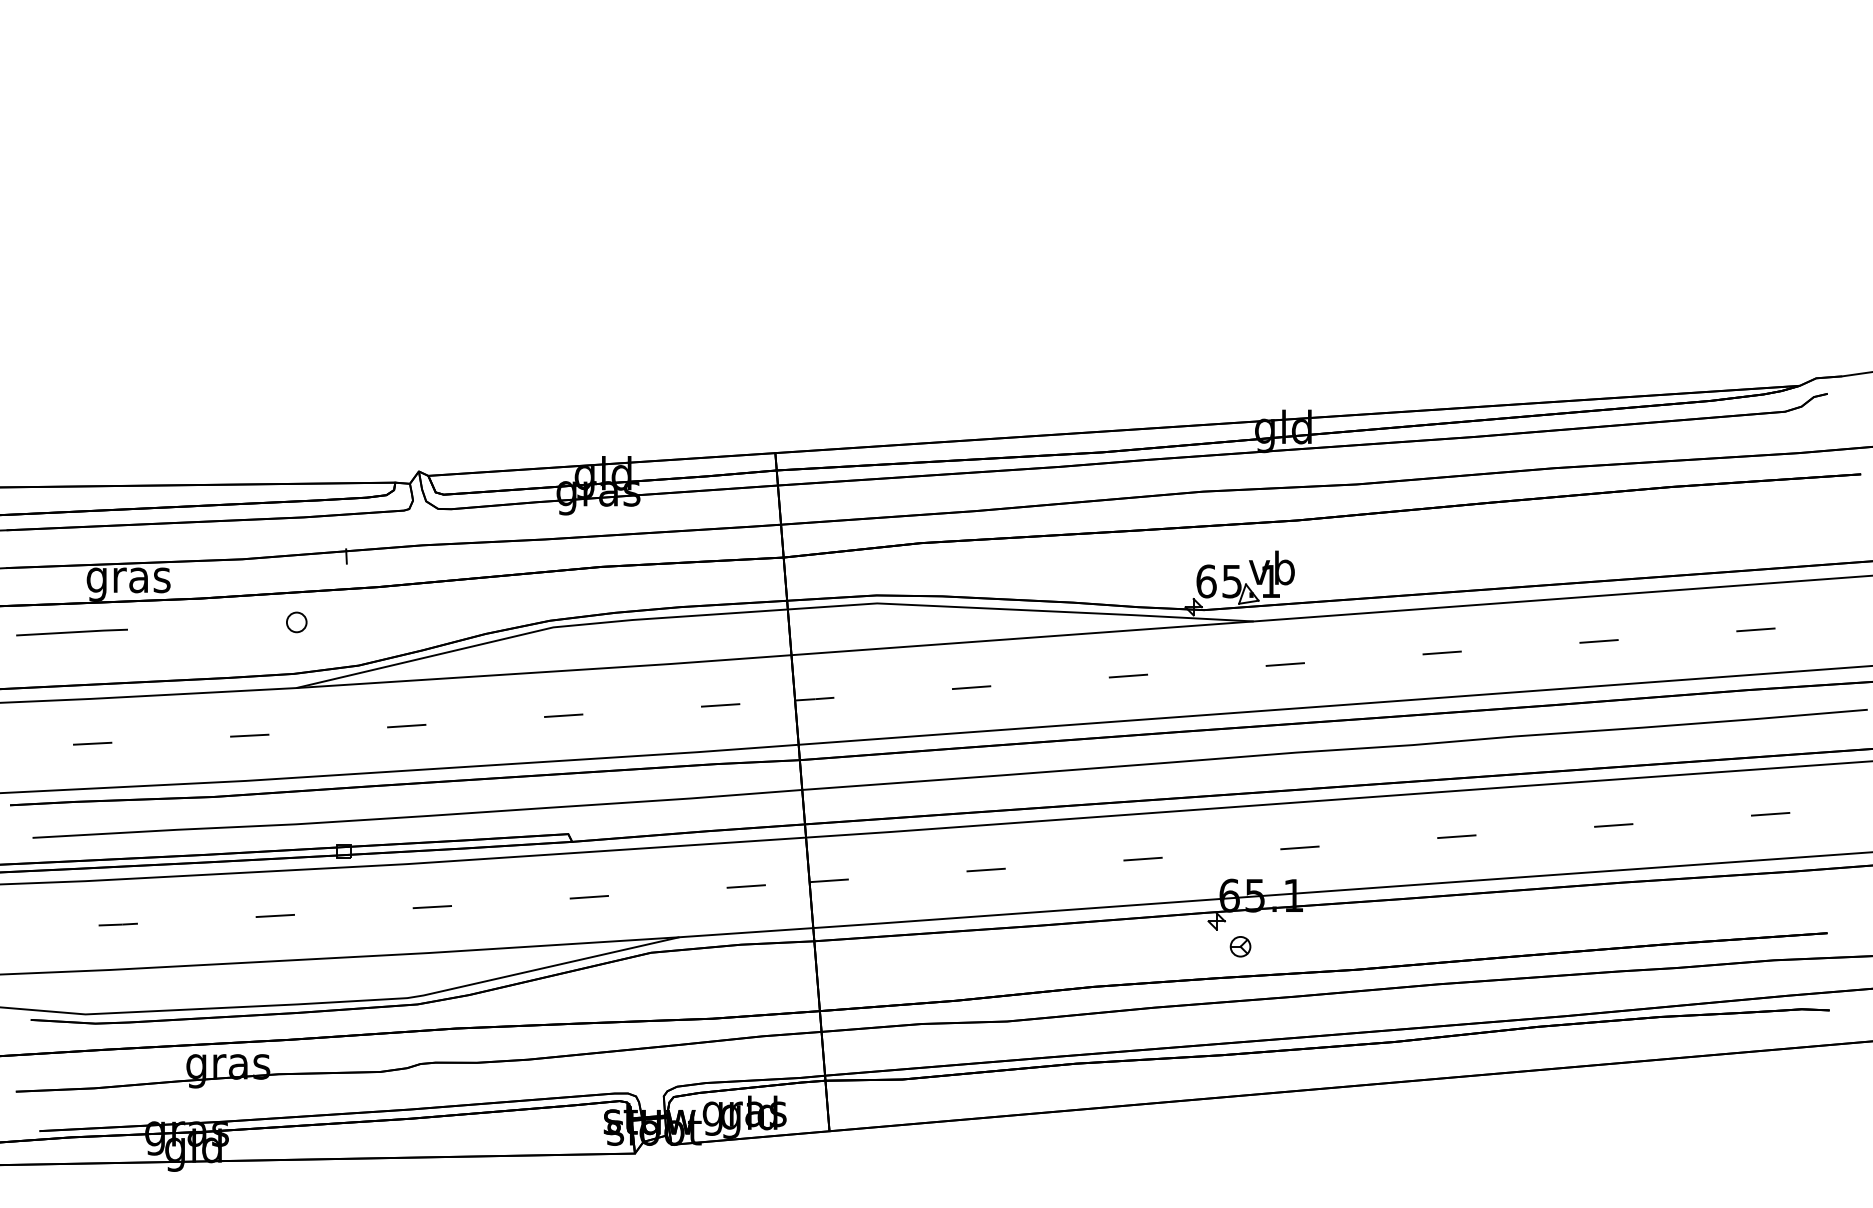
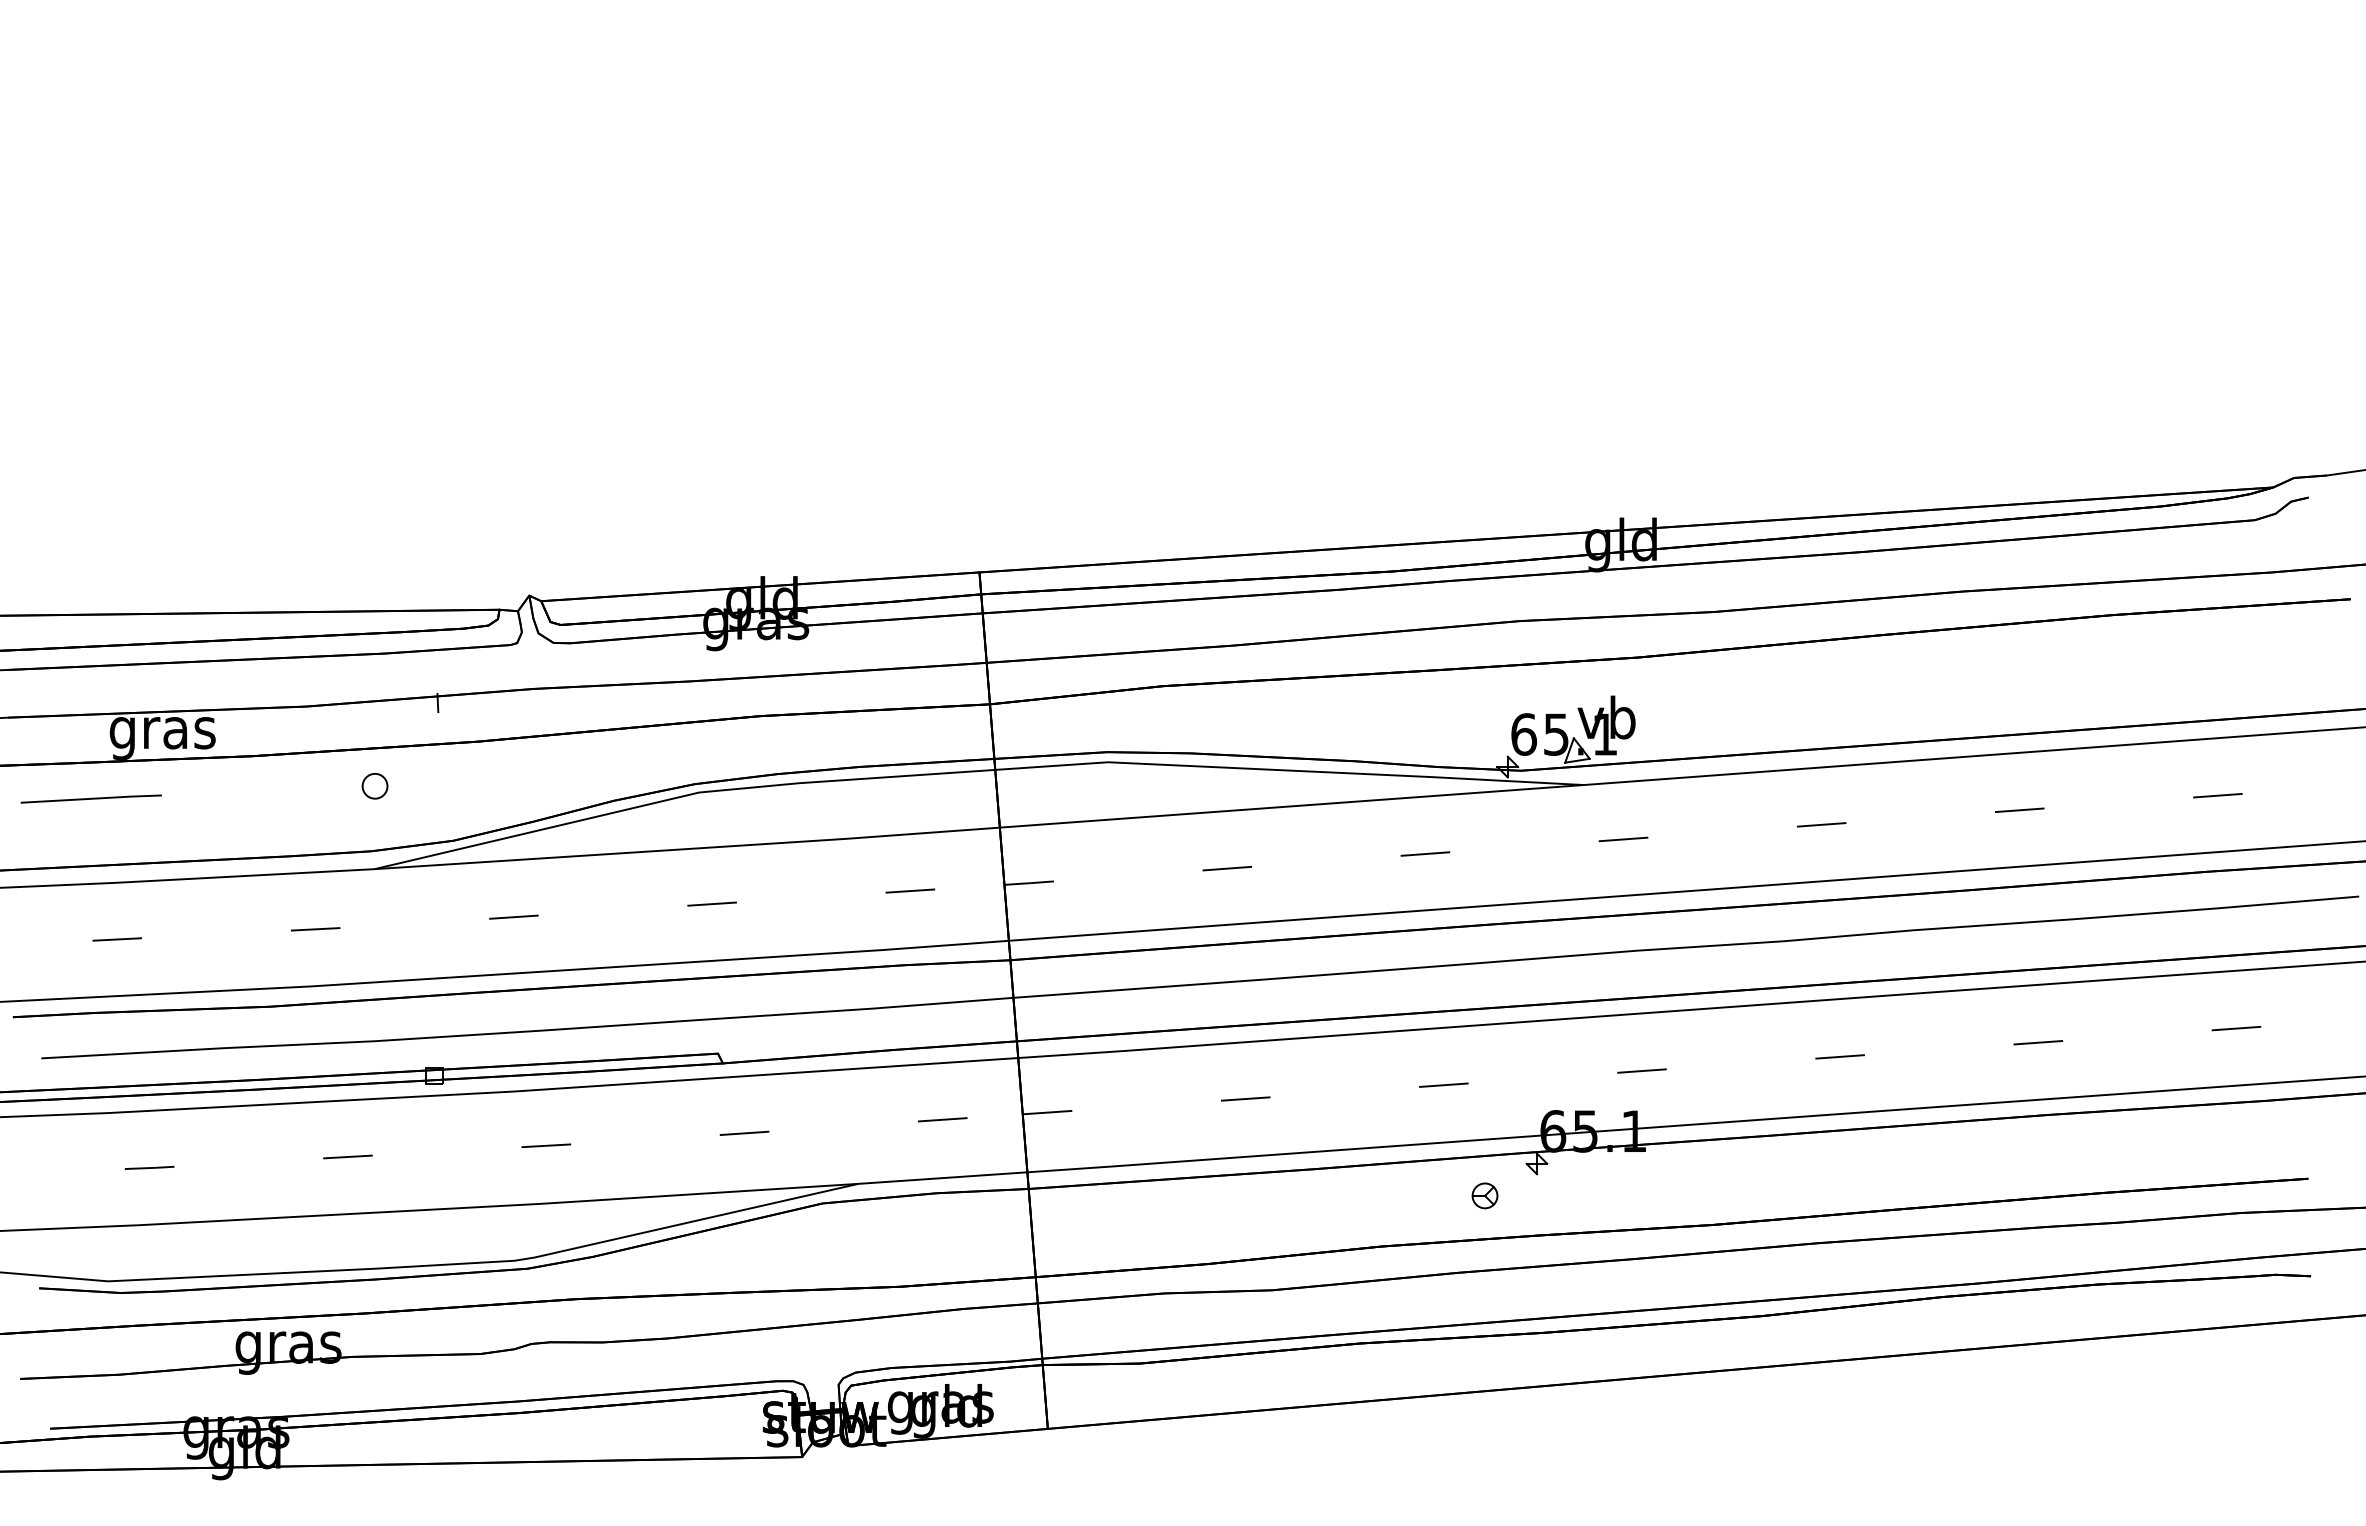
part: (1240, 946) -> (1484, 1195), moved

